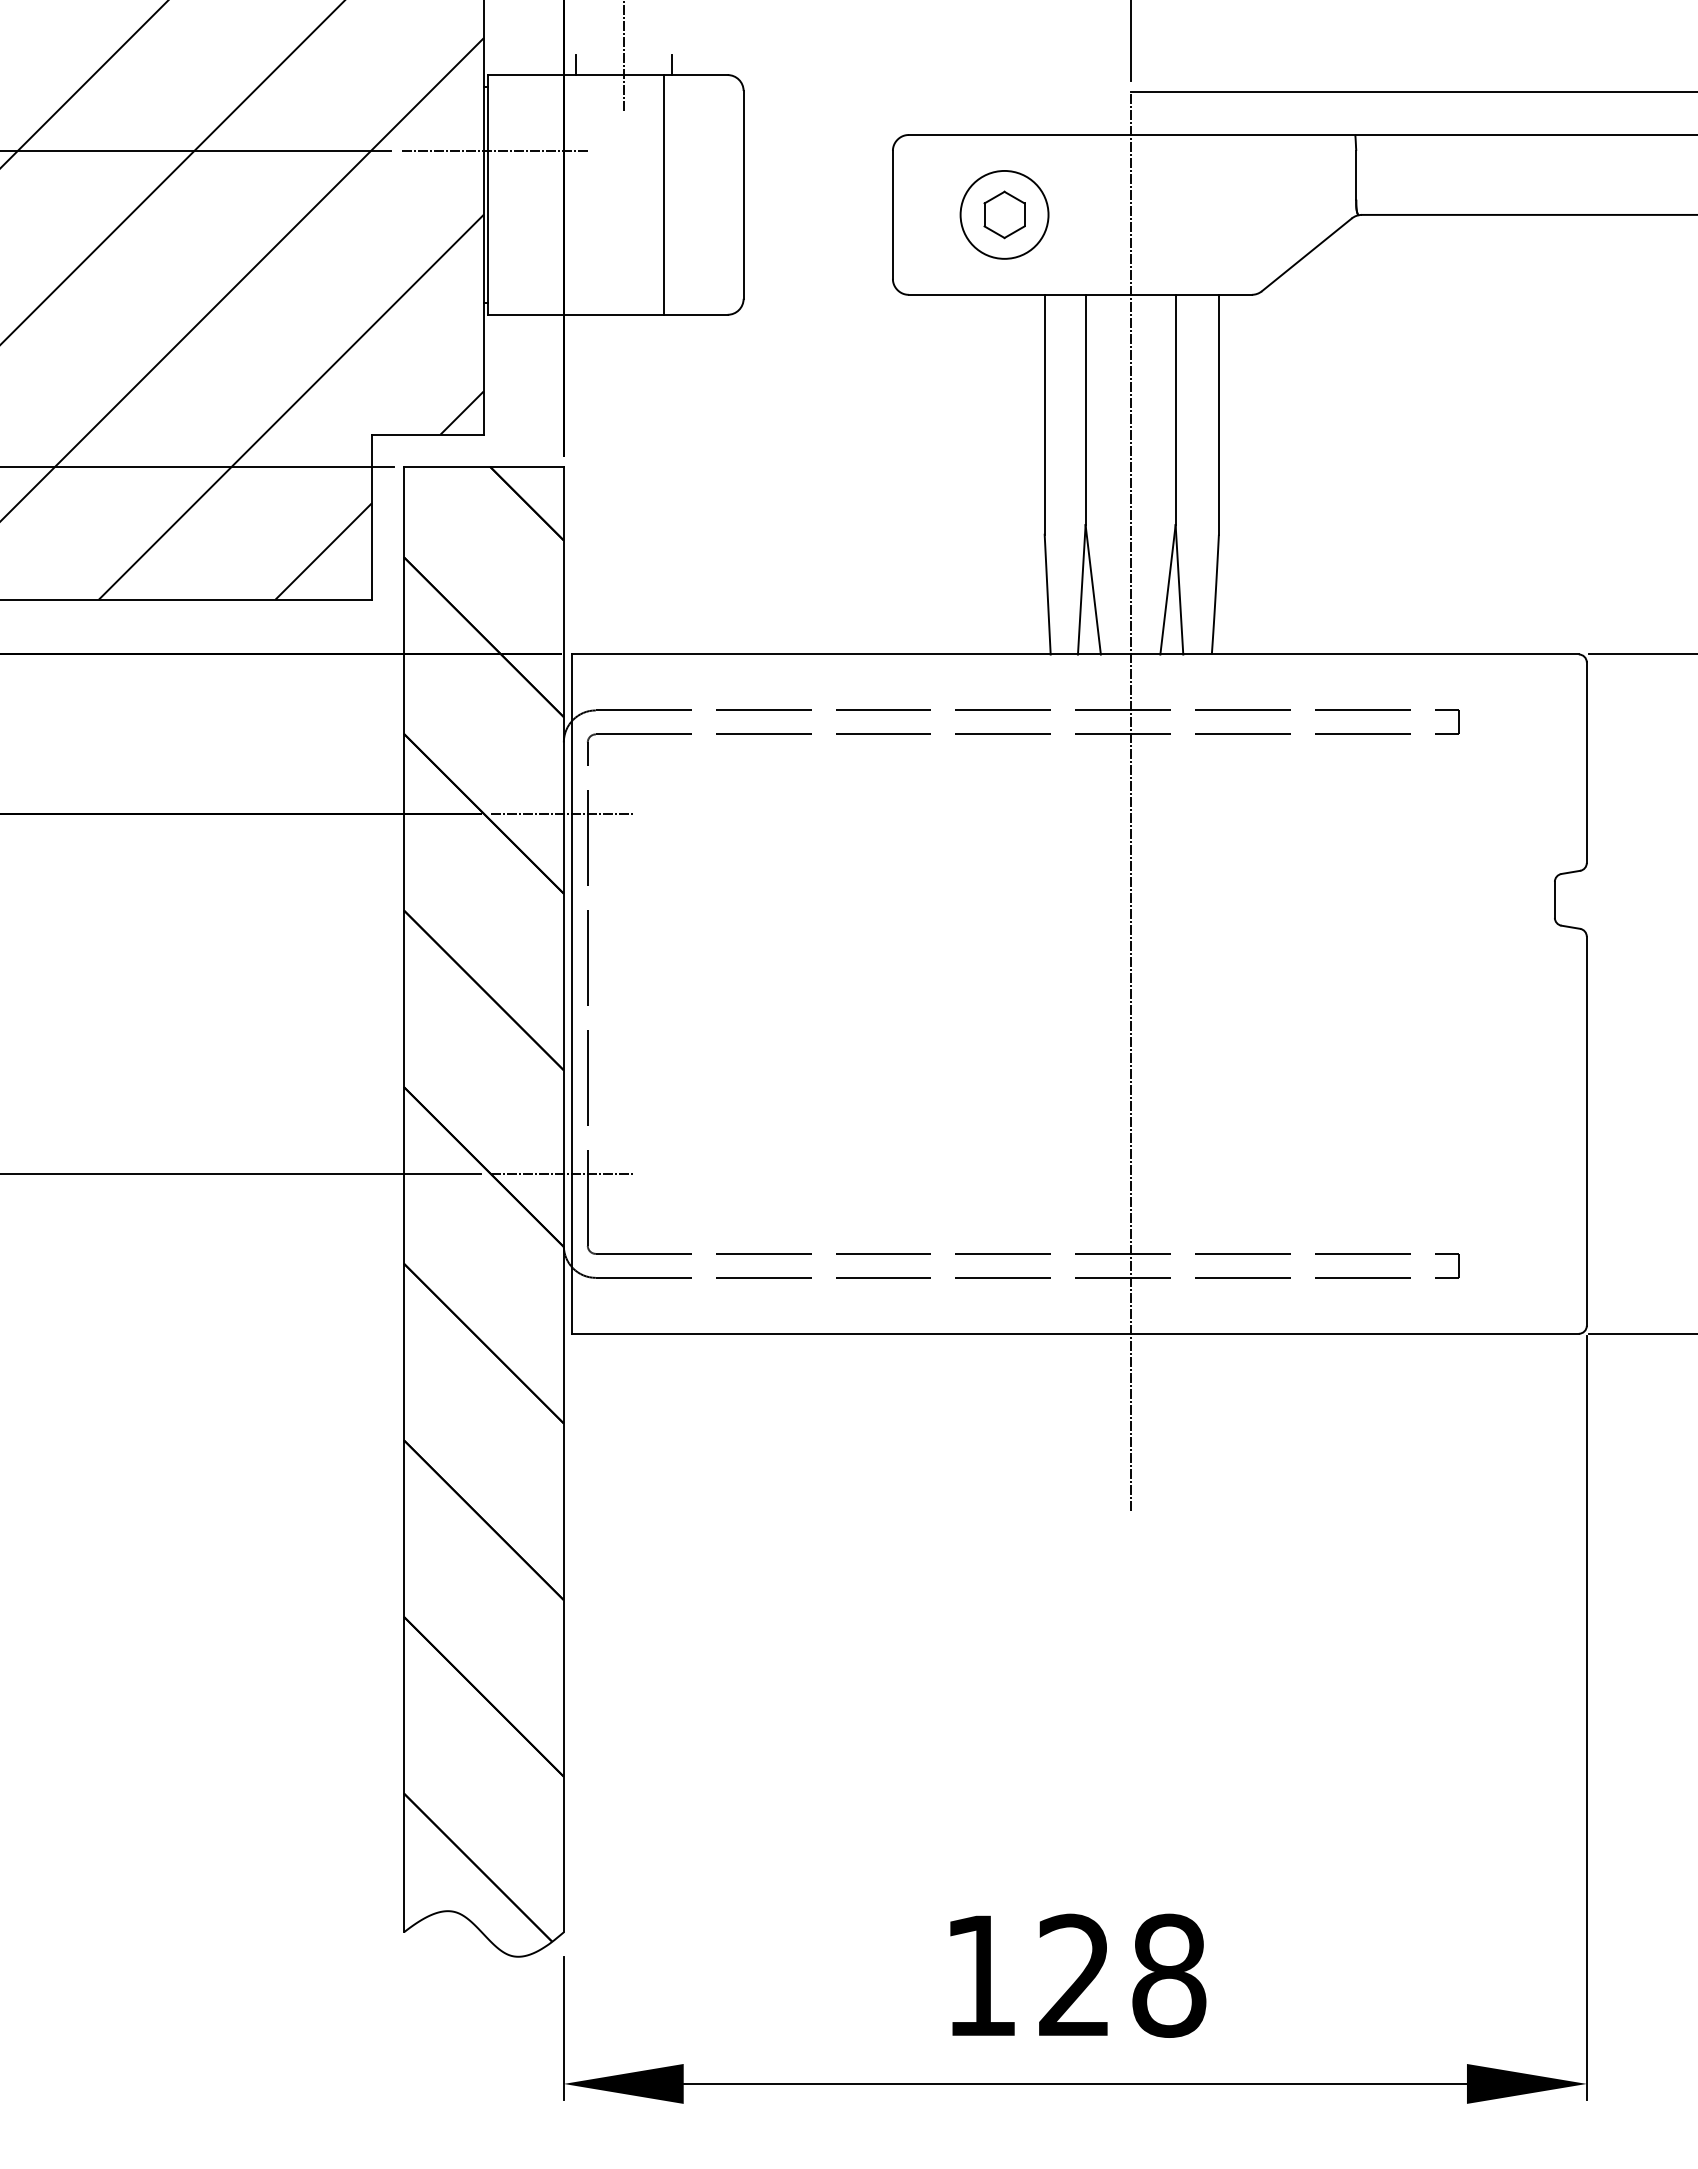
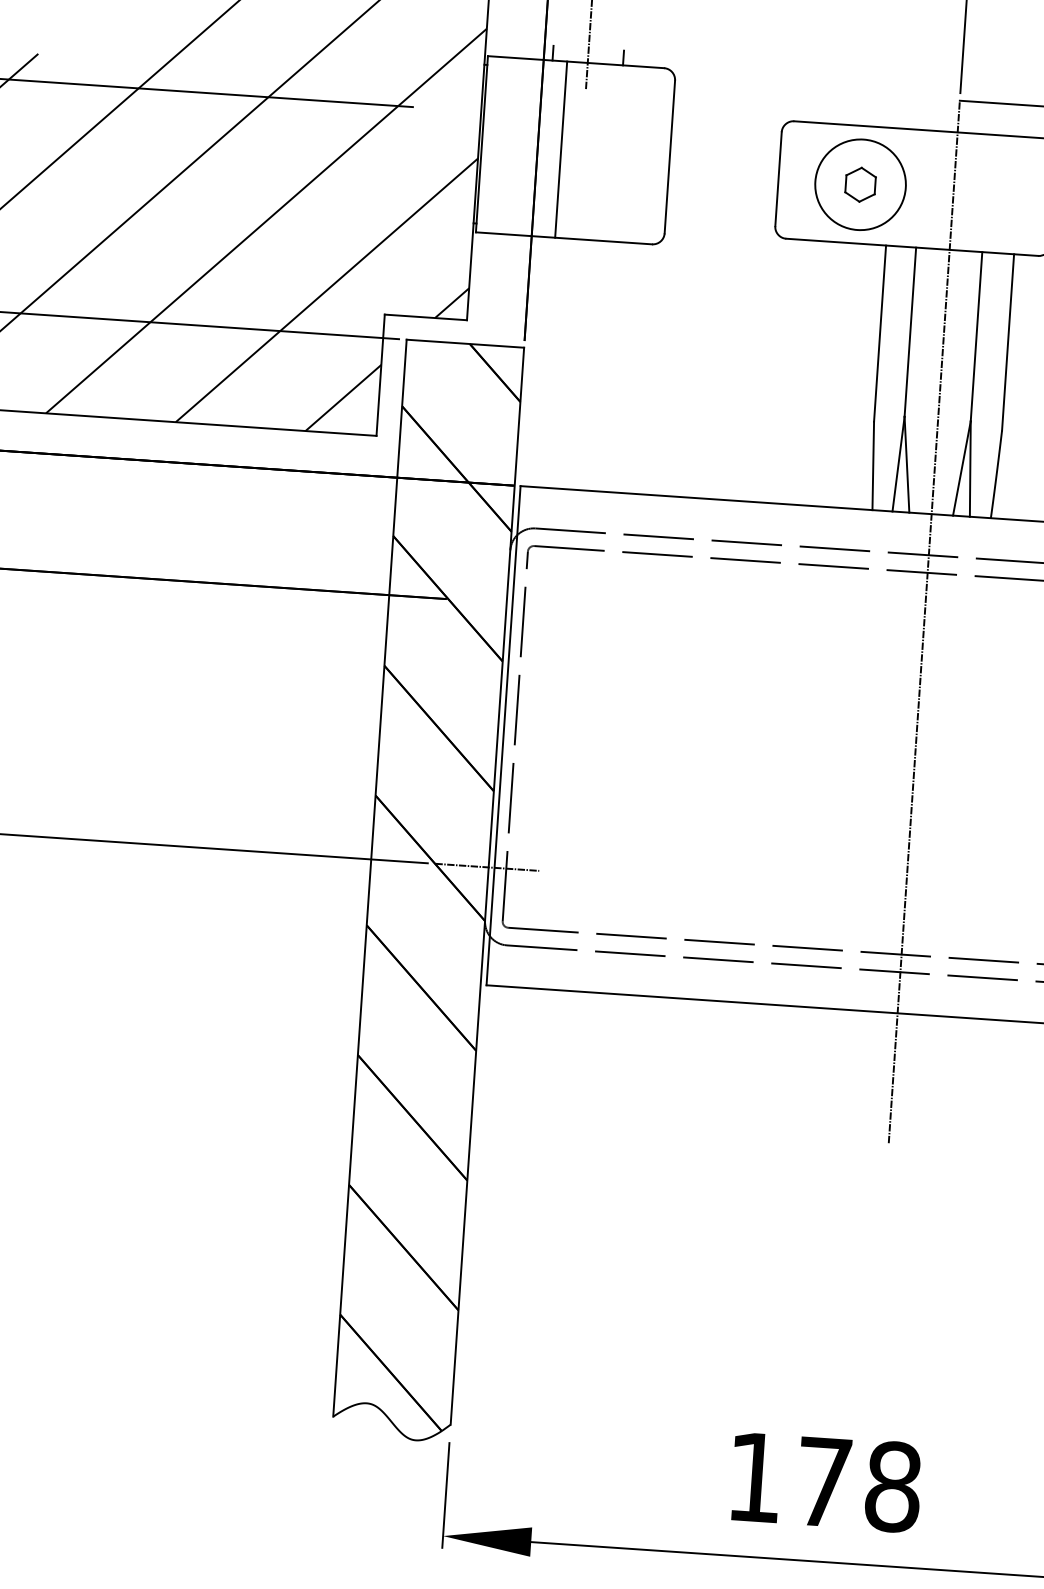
line: (494, 150) -> (489, 111), removed
line: (663, 194) -> (561, 149), moved
circle: (1004, 214) -> (860, 184), size x1.4
line: (561, 814) -> (504, 603), removed
text: (1074, 1974) -> (823, 1481), 128 -> 178

